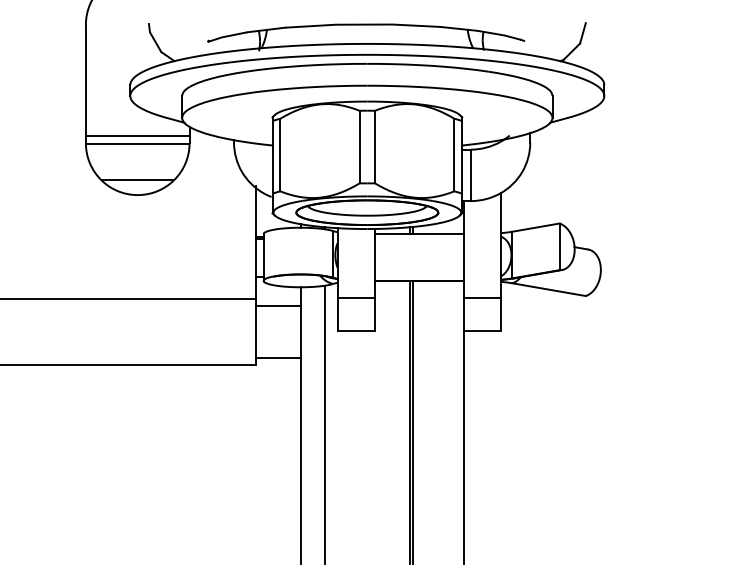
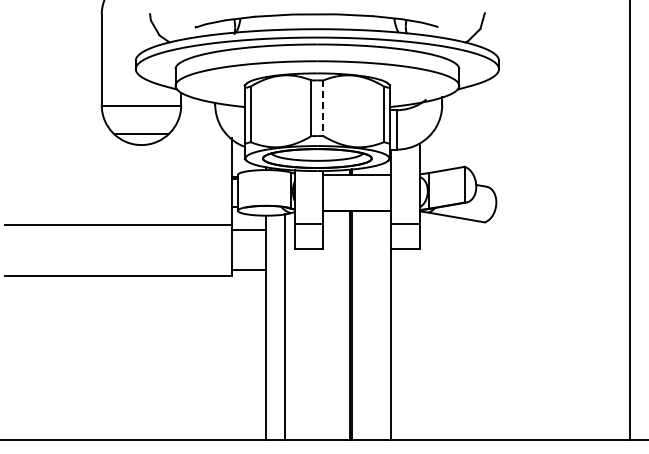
line: (137, 135) -> (141, 99), removed
line: (375, 147) -> (323, 108), solid -> dashed

